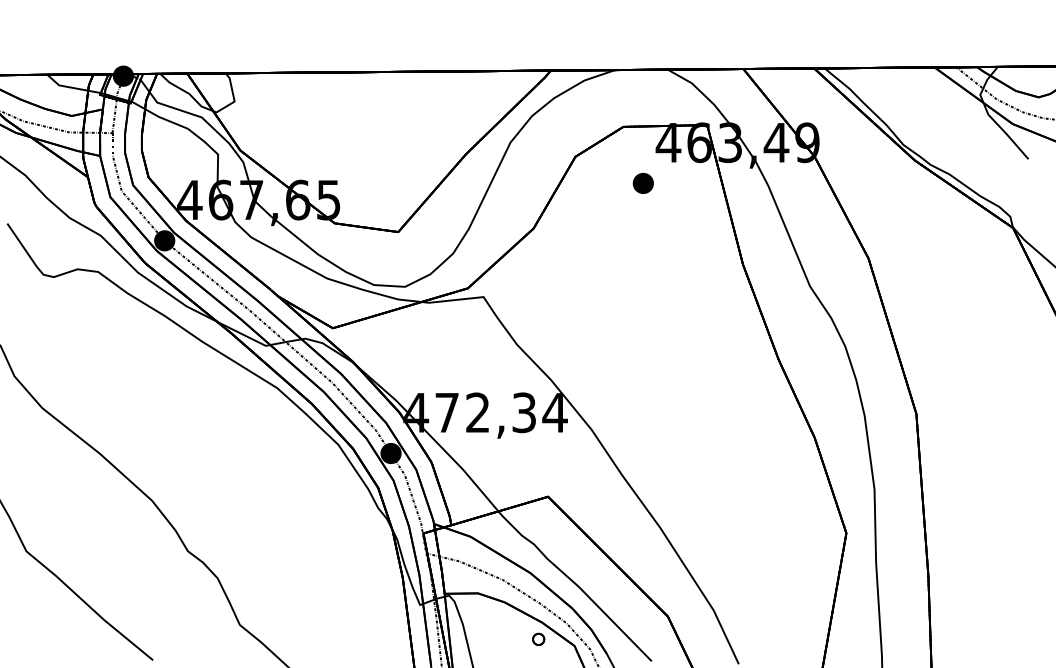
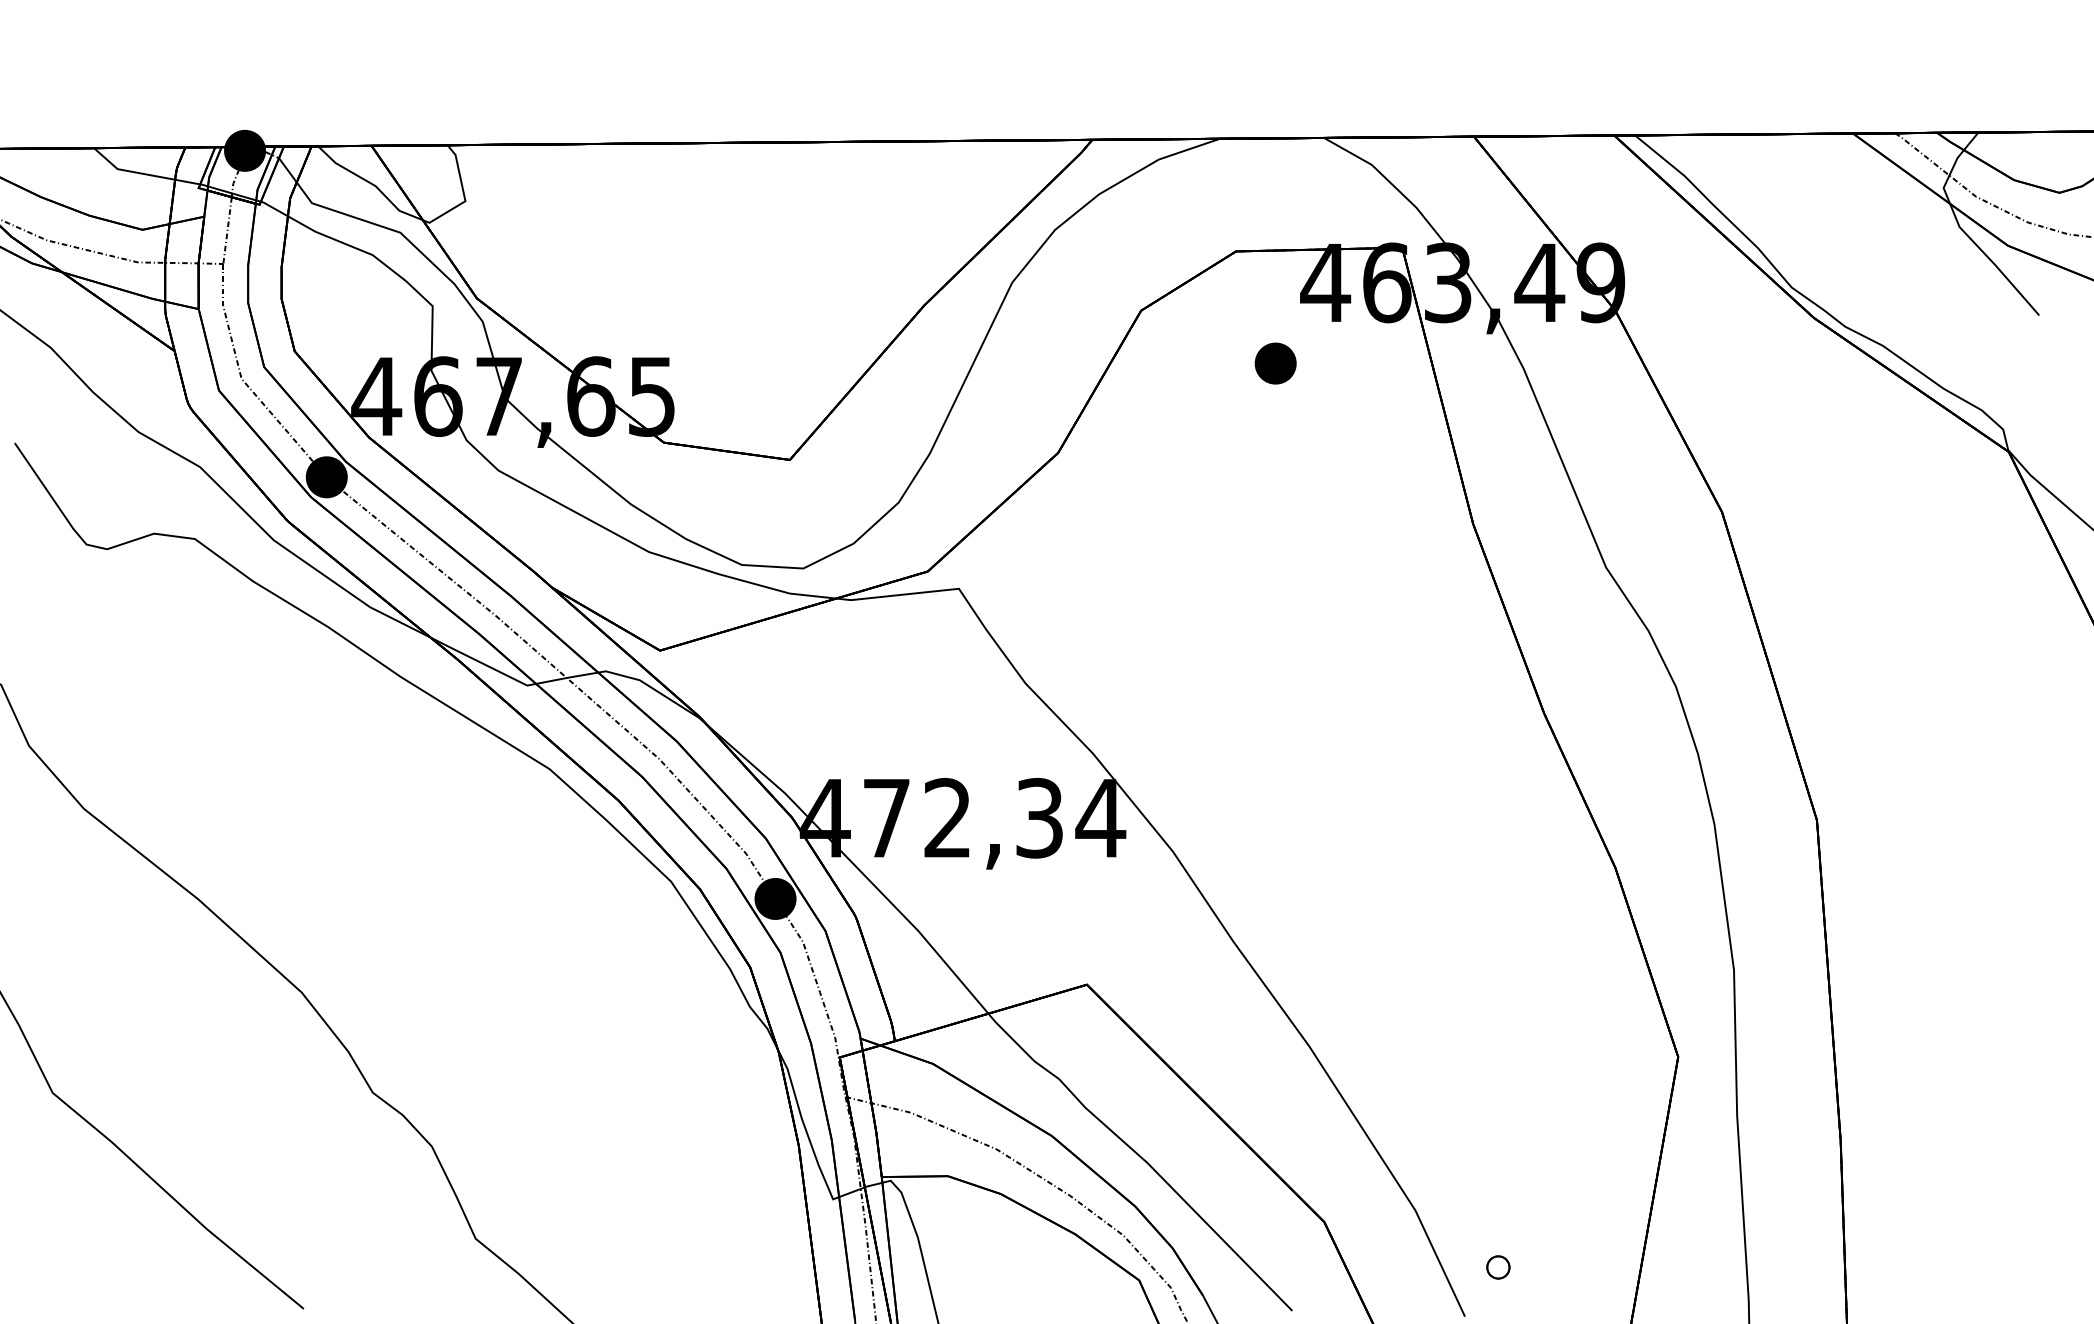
part: (538, 638) -> (1498, 1265), moved

